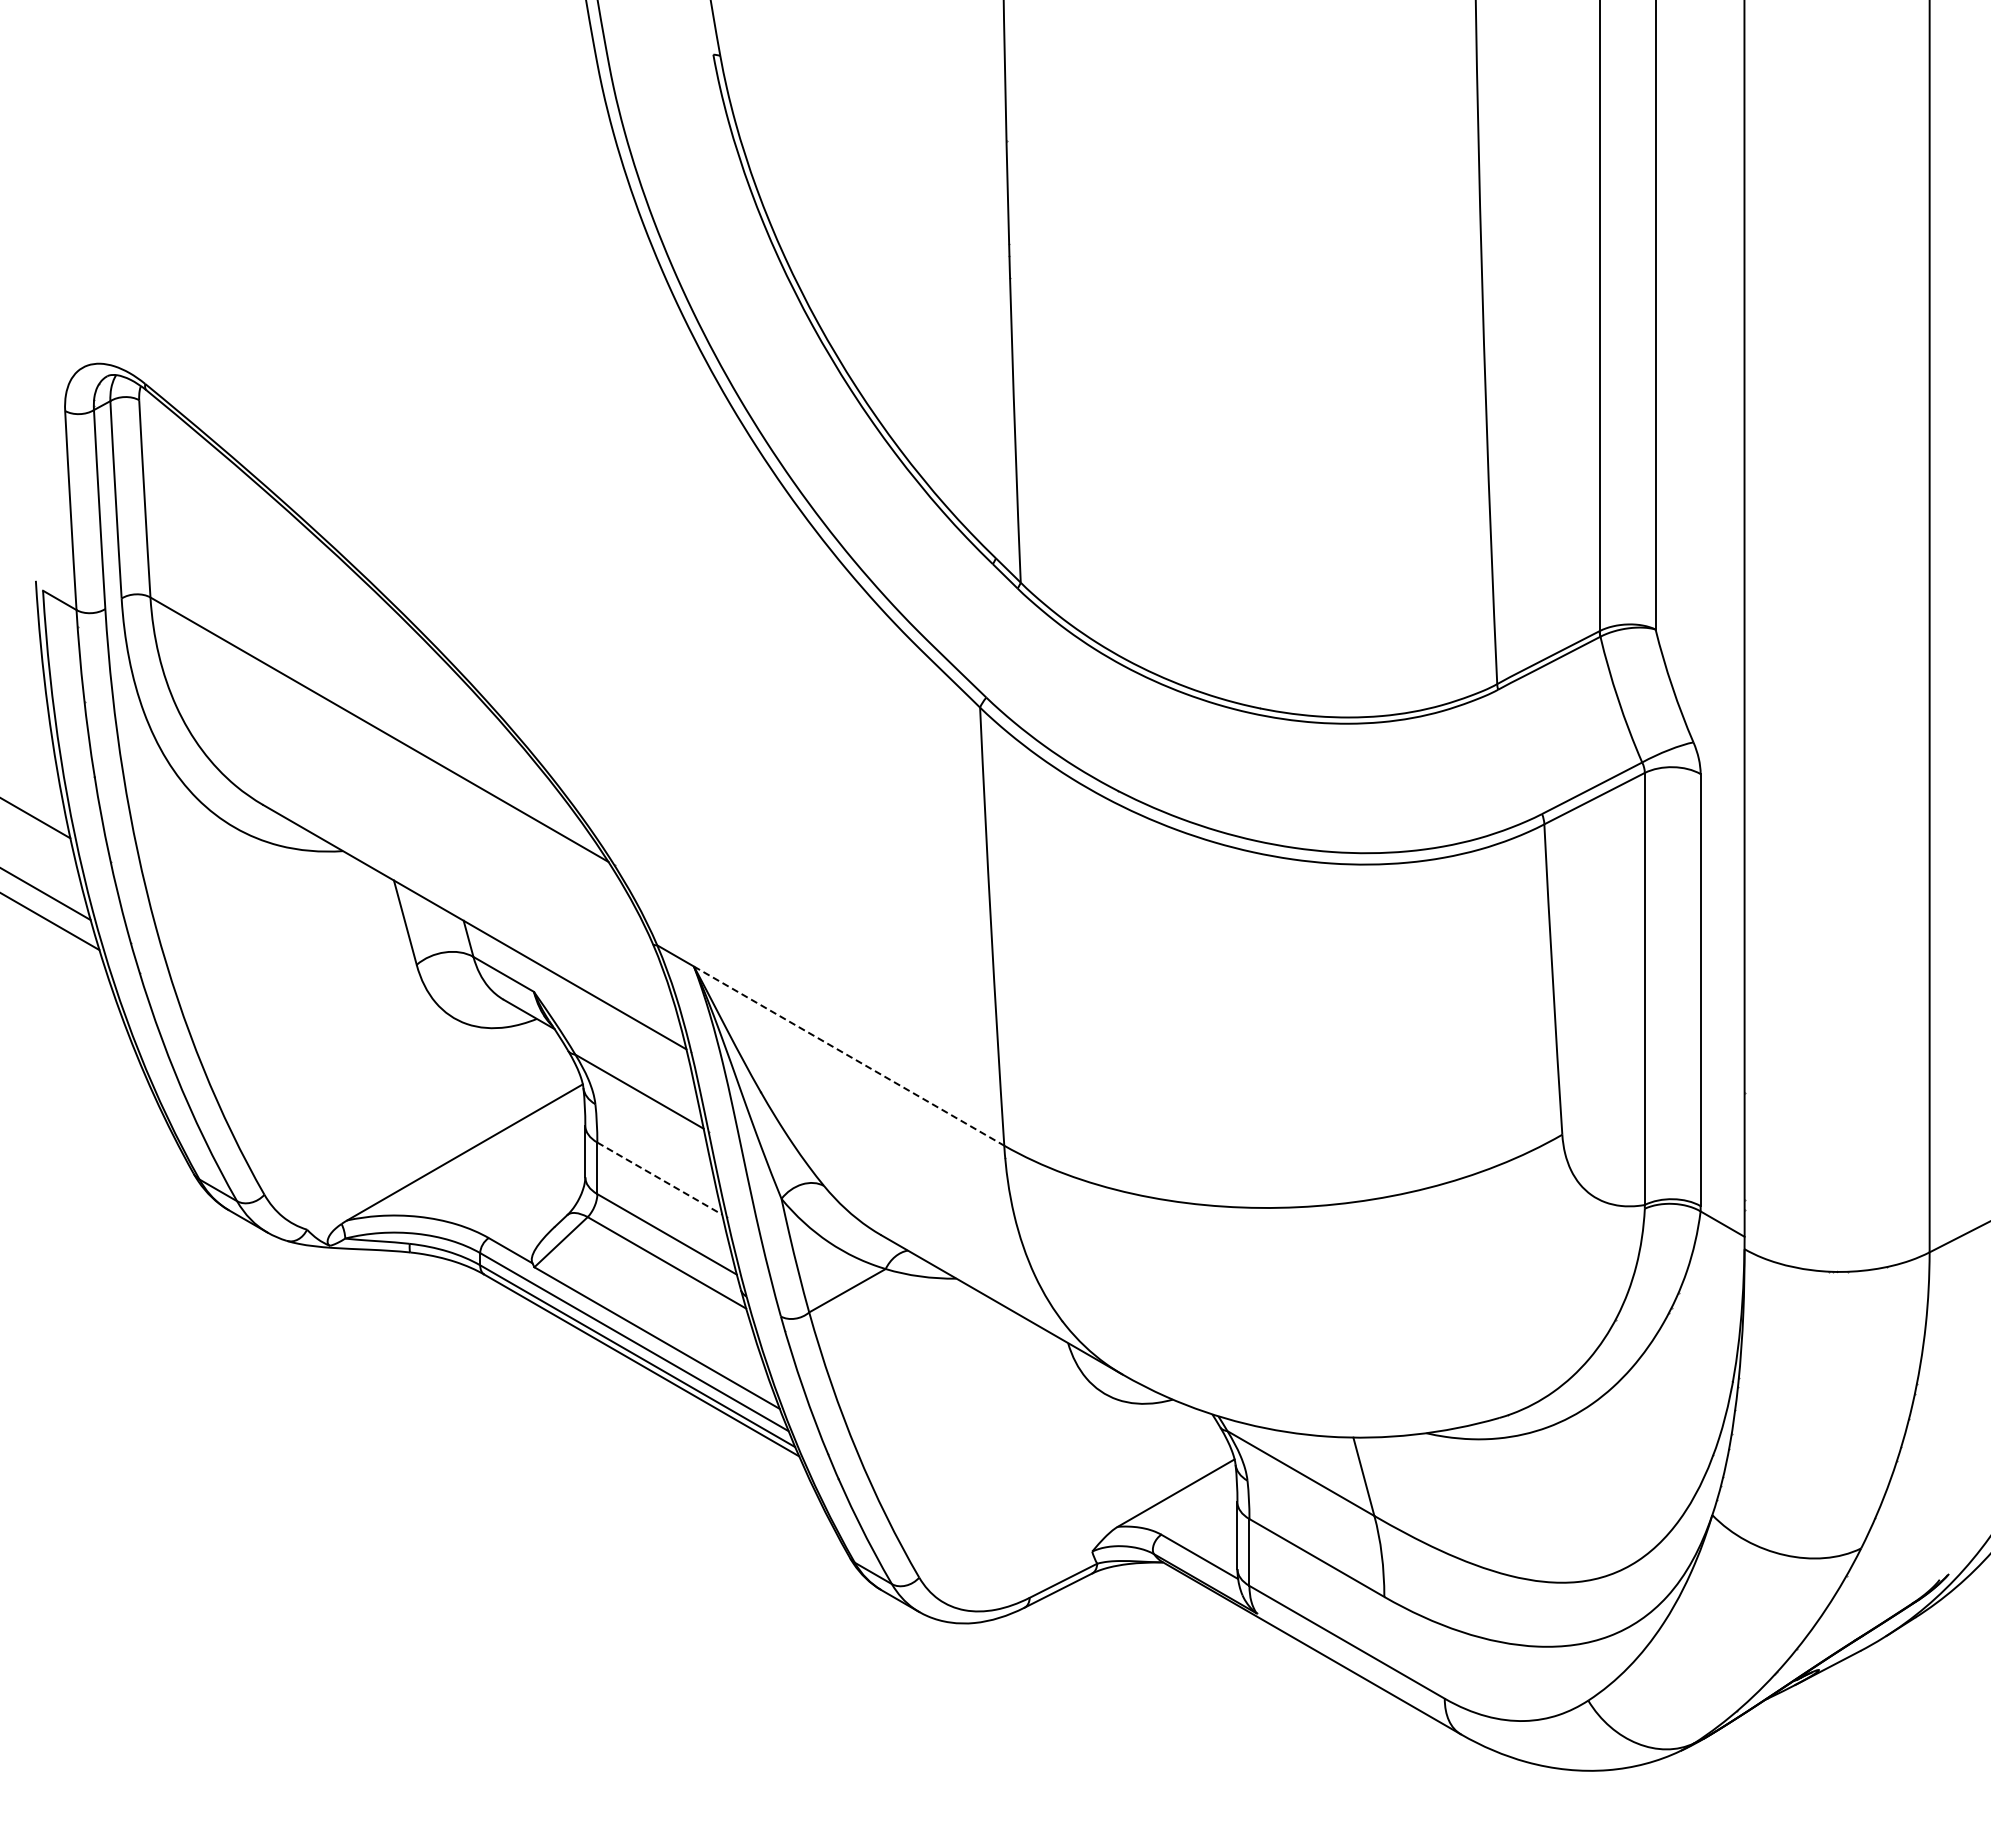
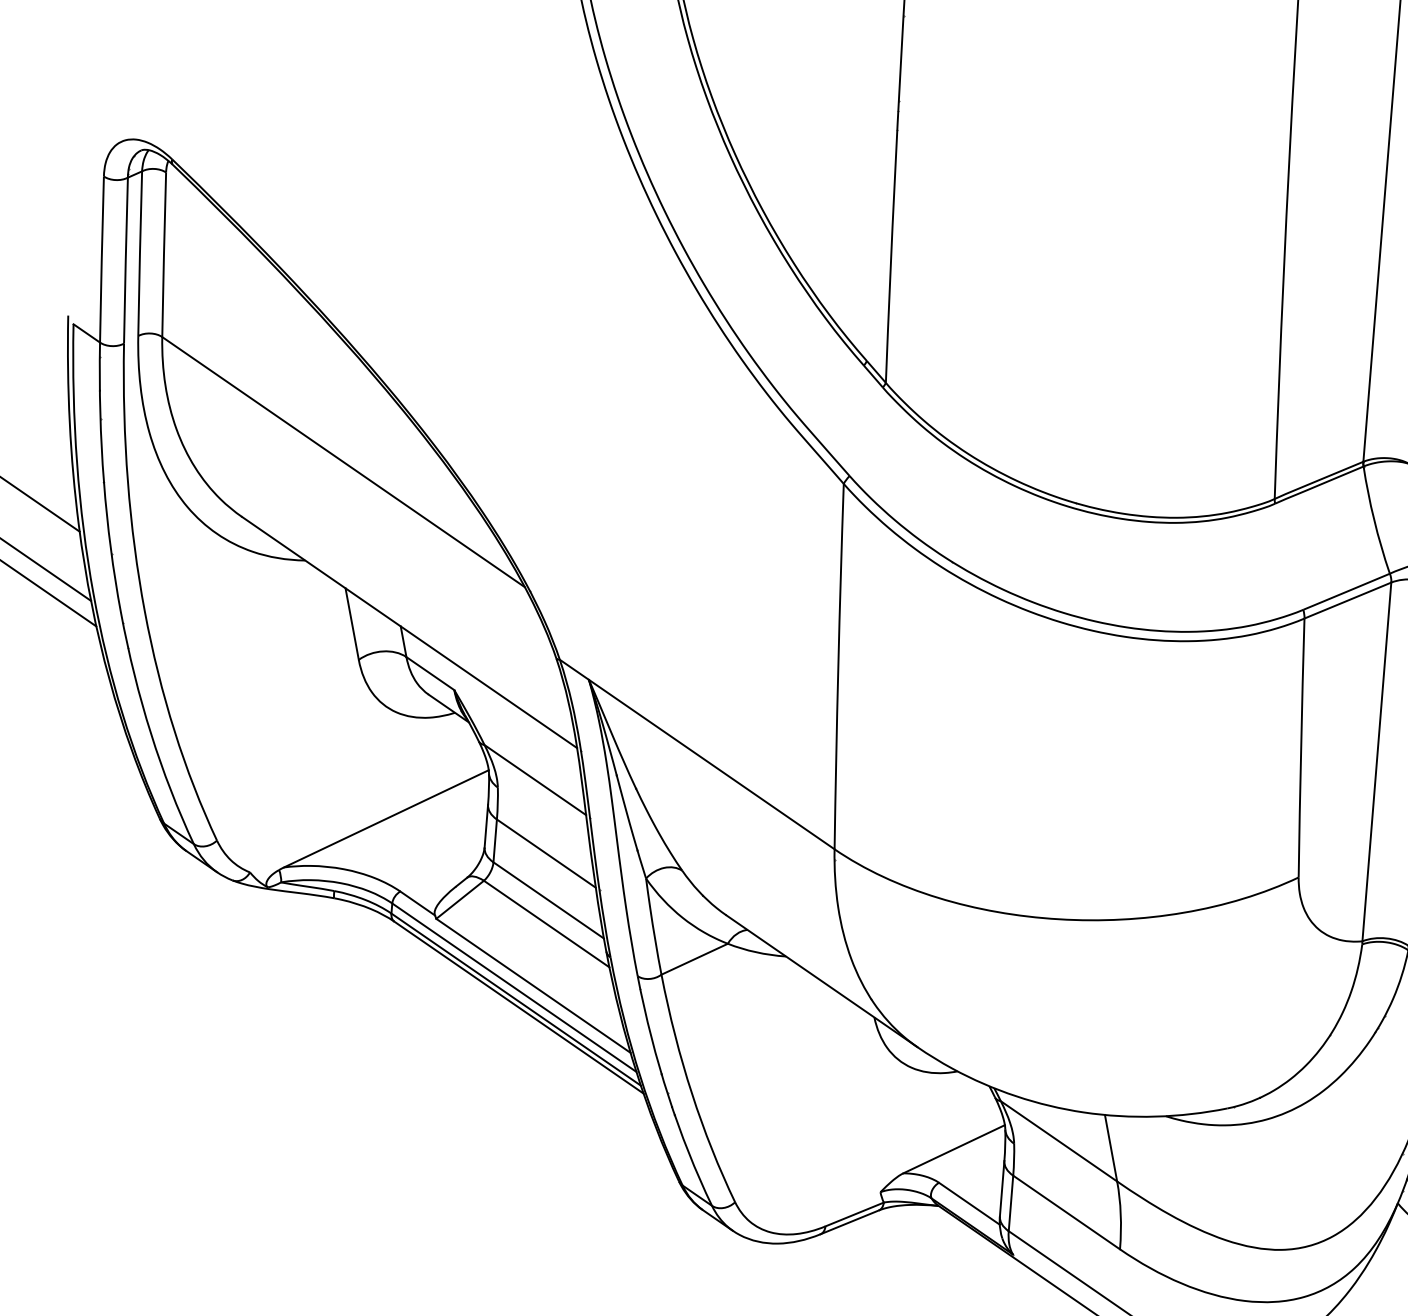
line: (849, 1056) -> (712, 764), dashed -> solid
line: (660, 1178) -> (546, 853), dashed -> solid

